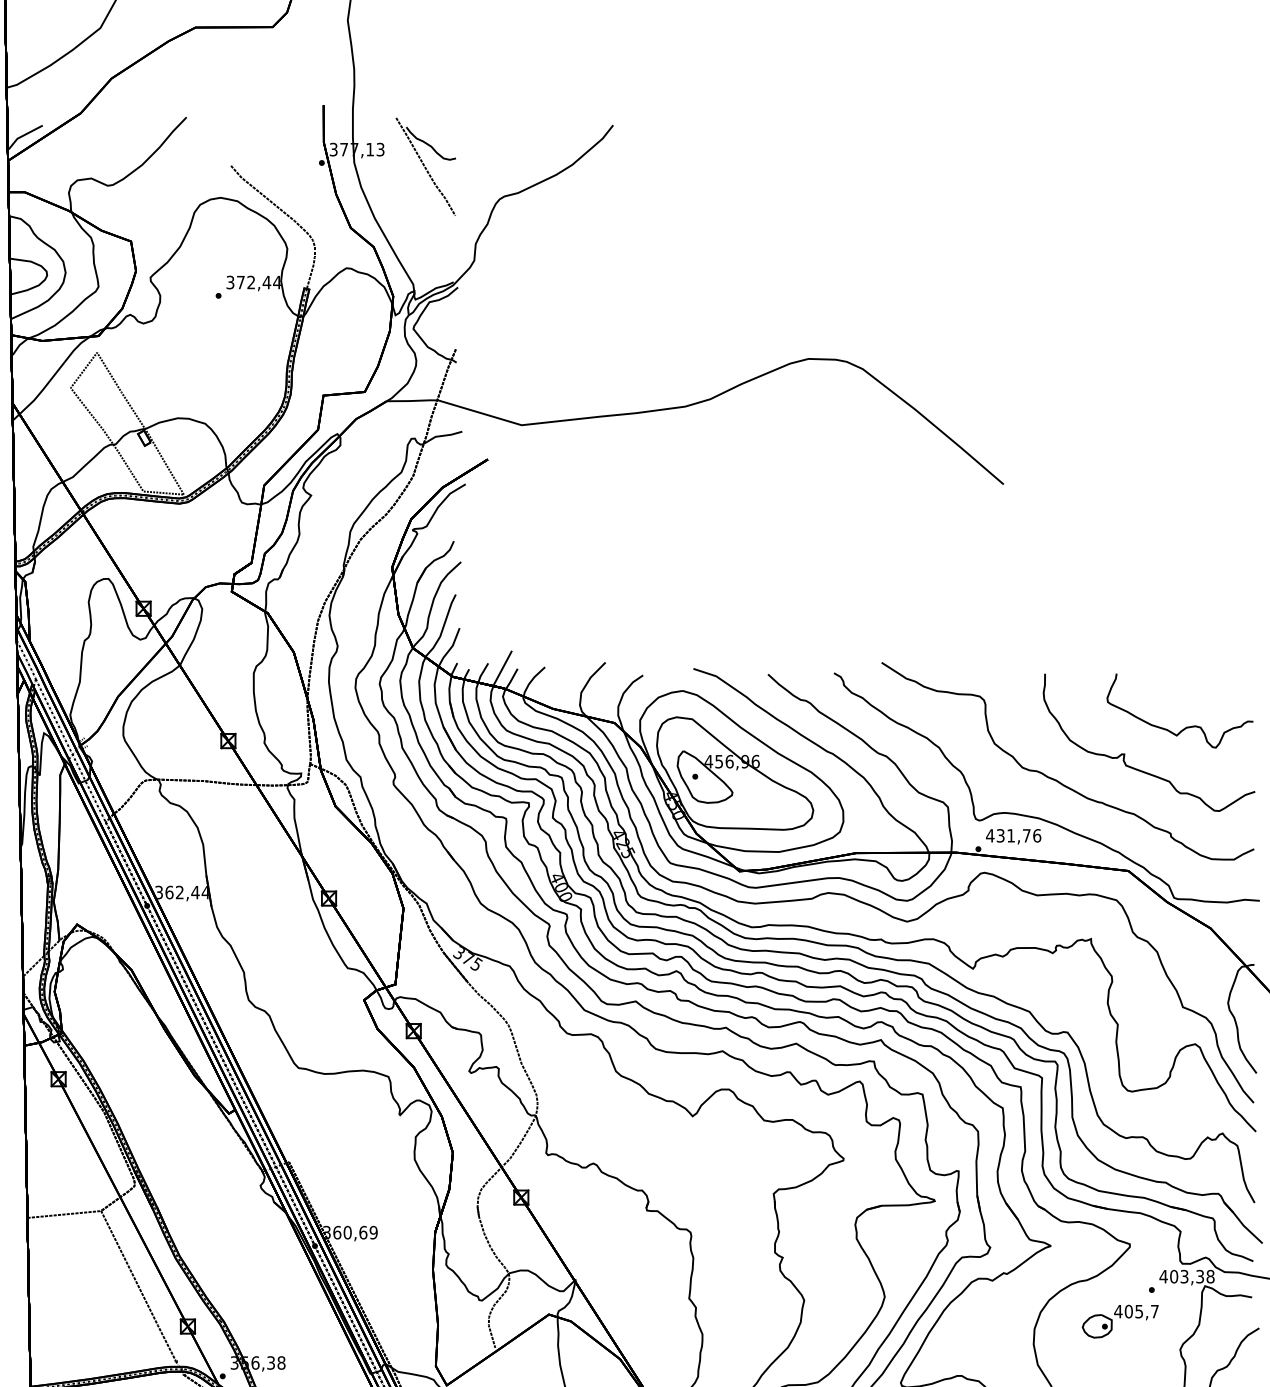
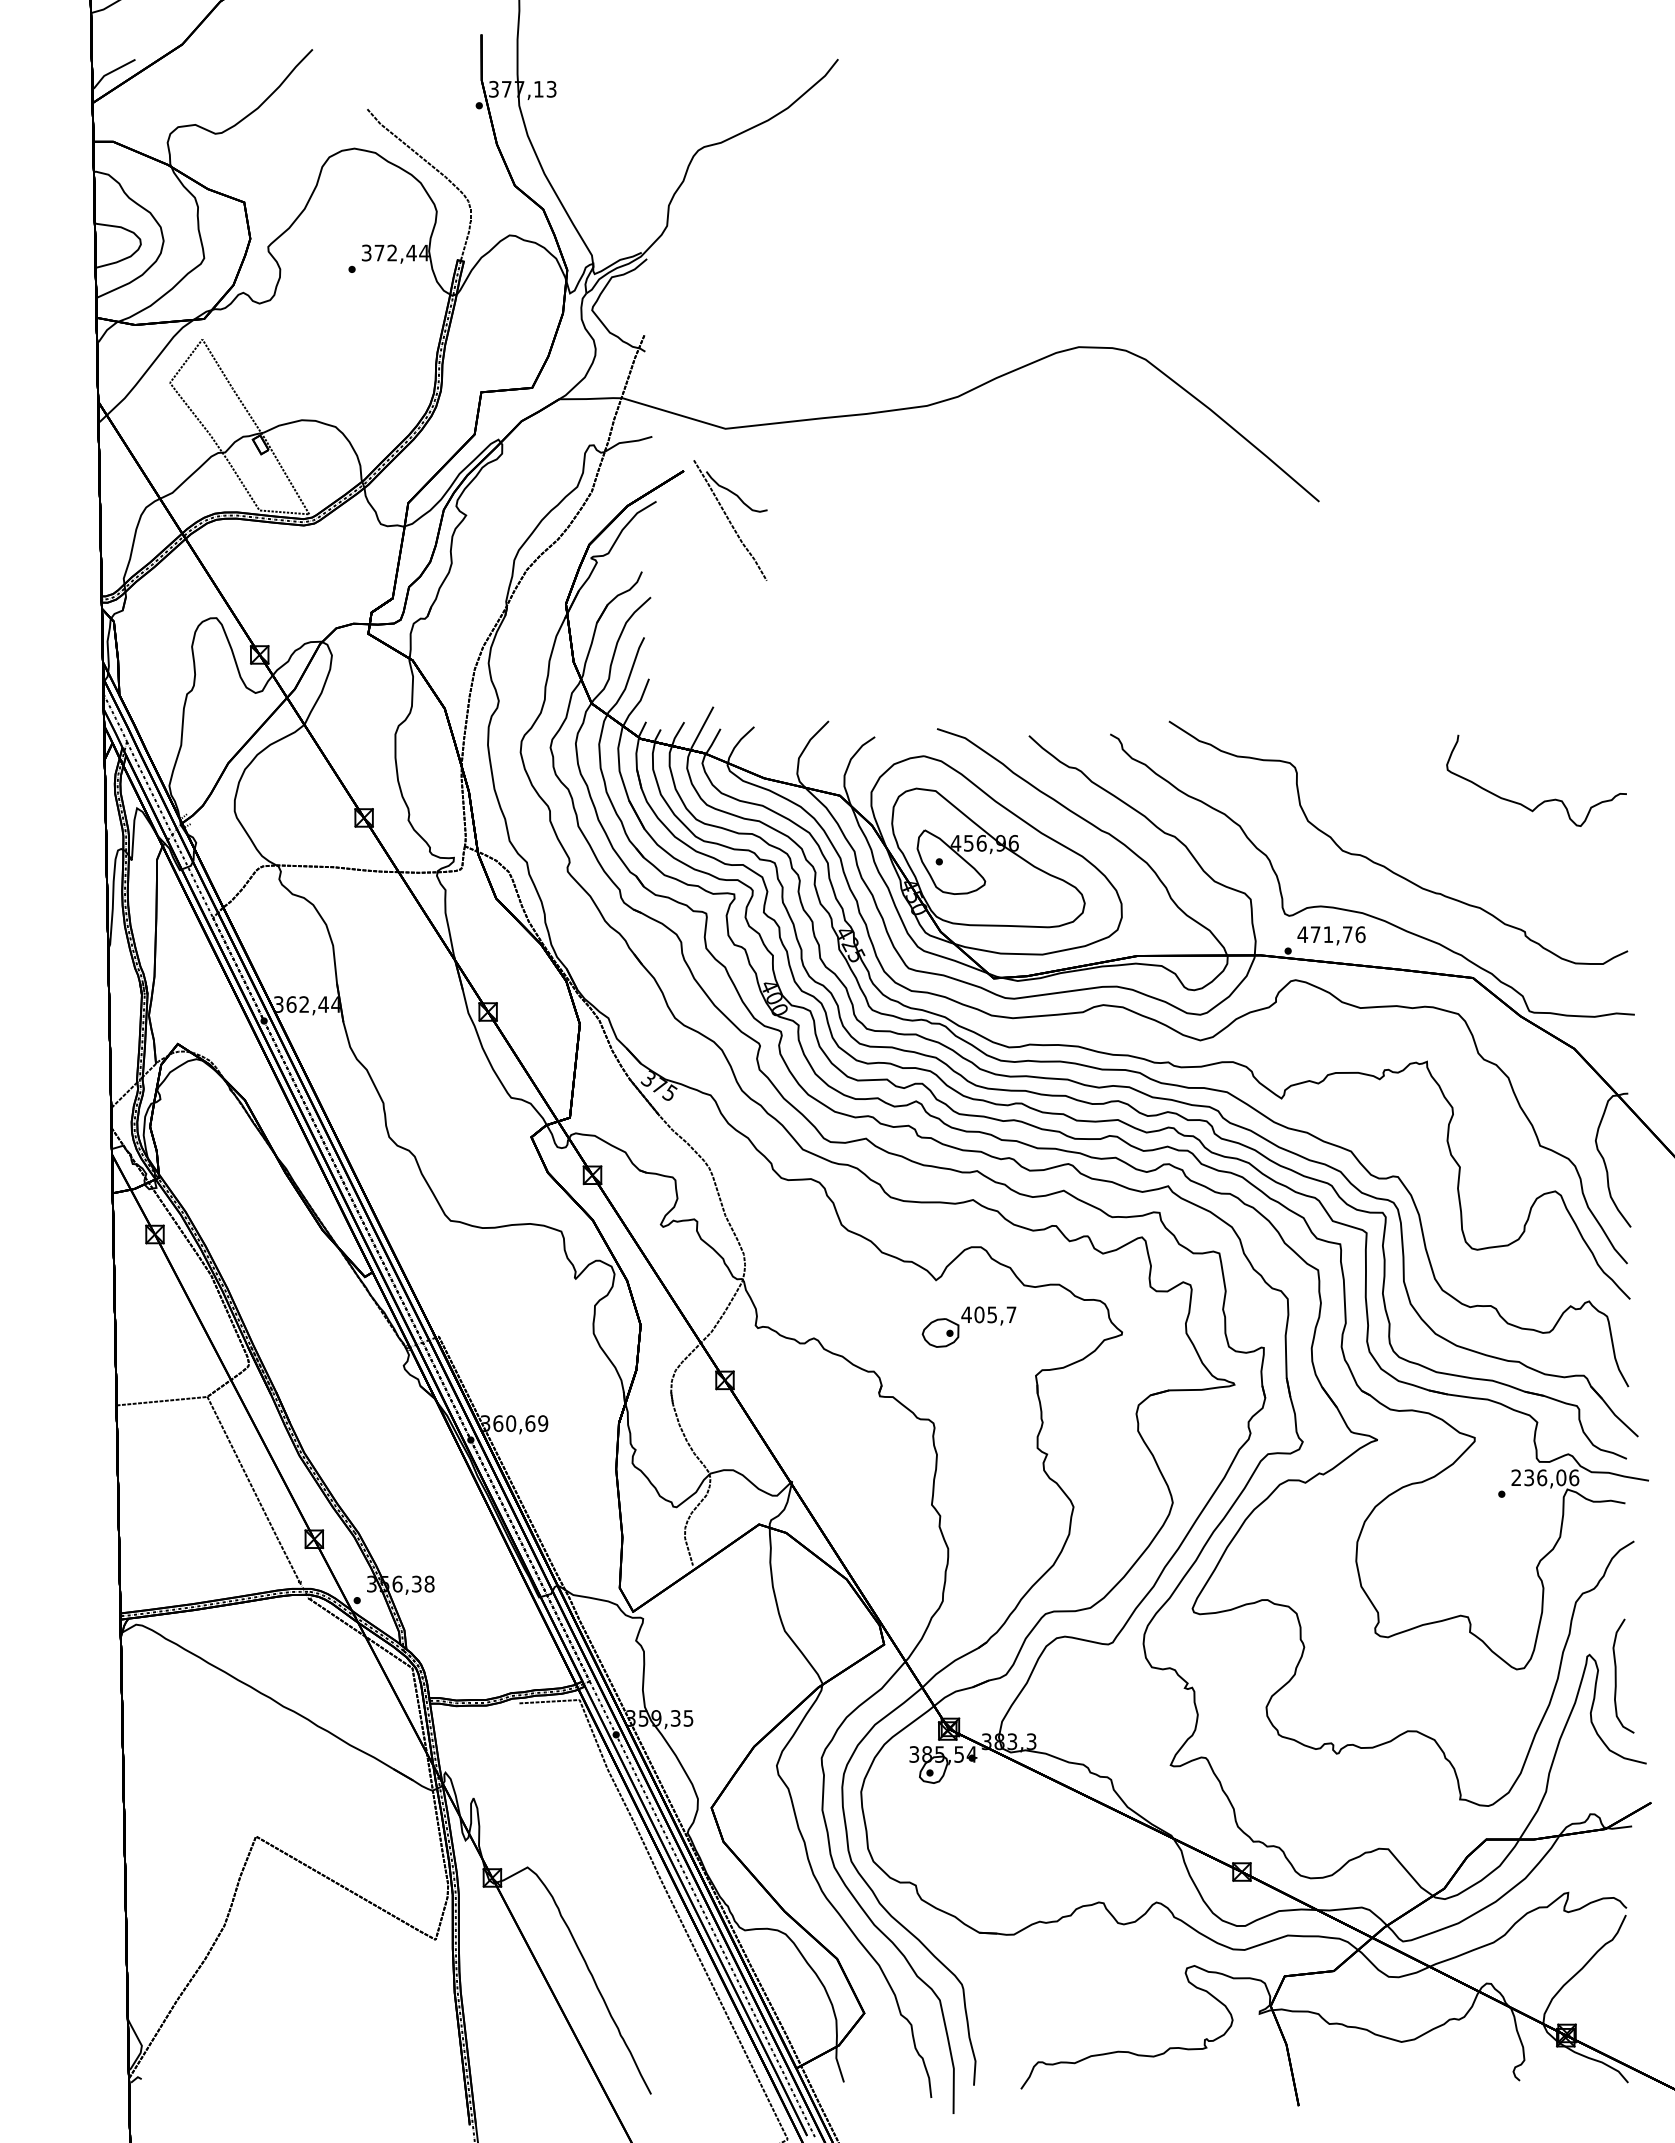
part: (425, 166) -> (730, 520), moved
curve: (1124, 753) -> (1468, 833), removed
text: (1000, 835) -> (1315, 934), 431,76 -> 471,76
text: (1187, 1276) -> (1545, 1477), 403,38 -> 236,06
part: (1119, 1321) -> (968, 1326), moved

